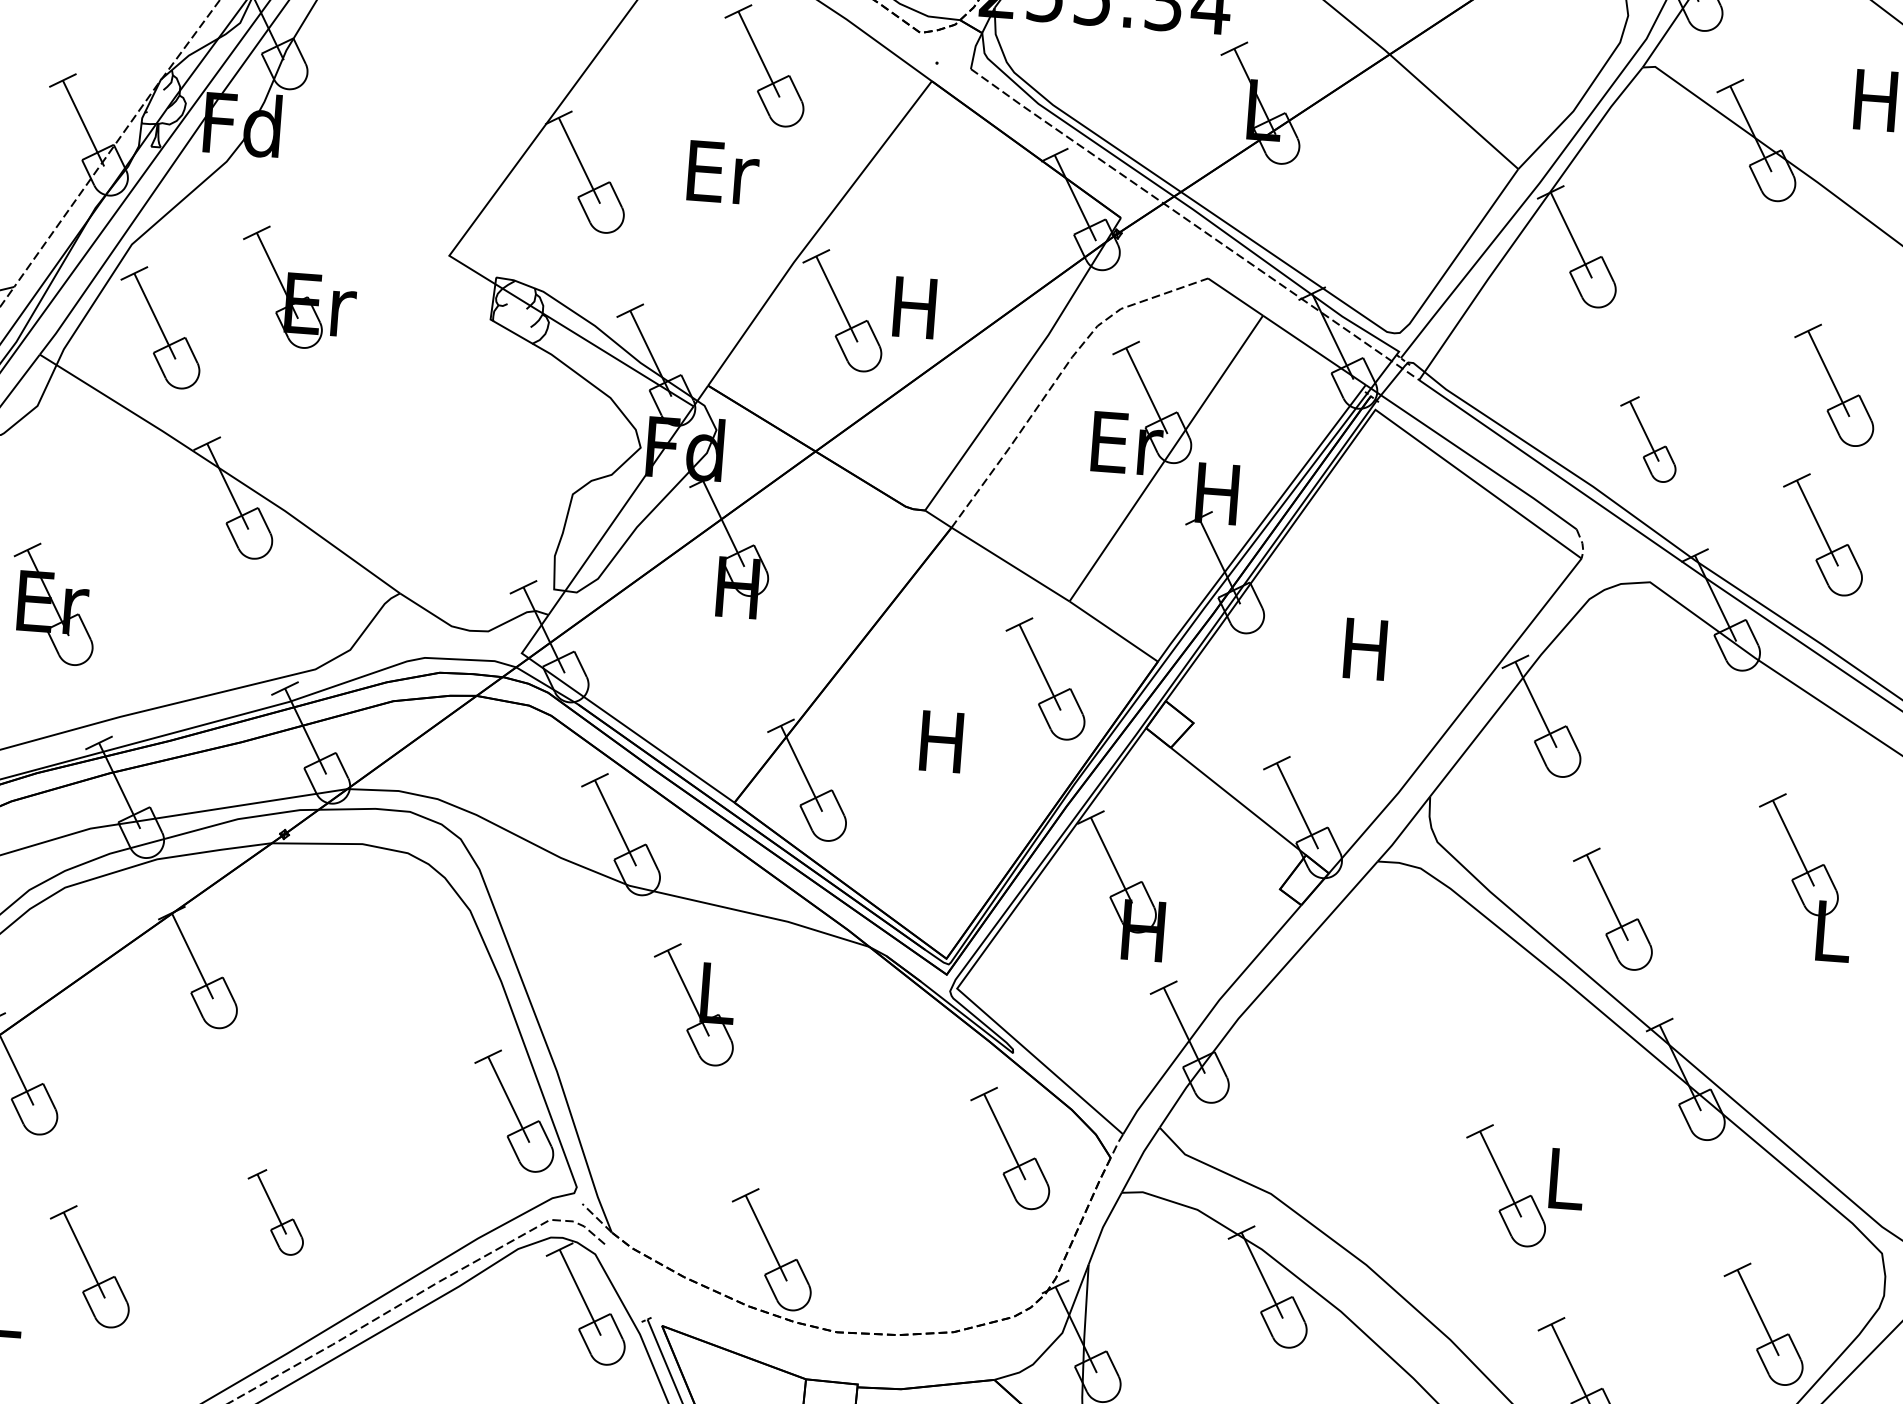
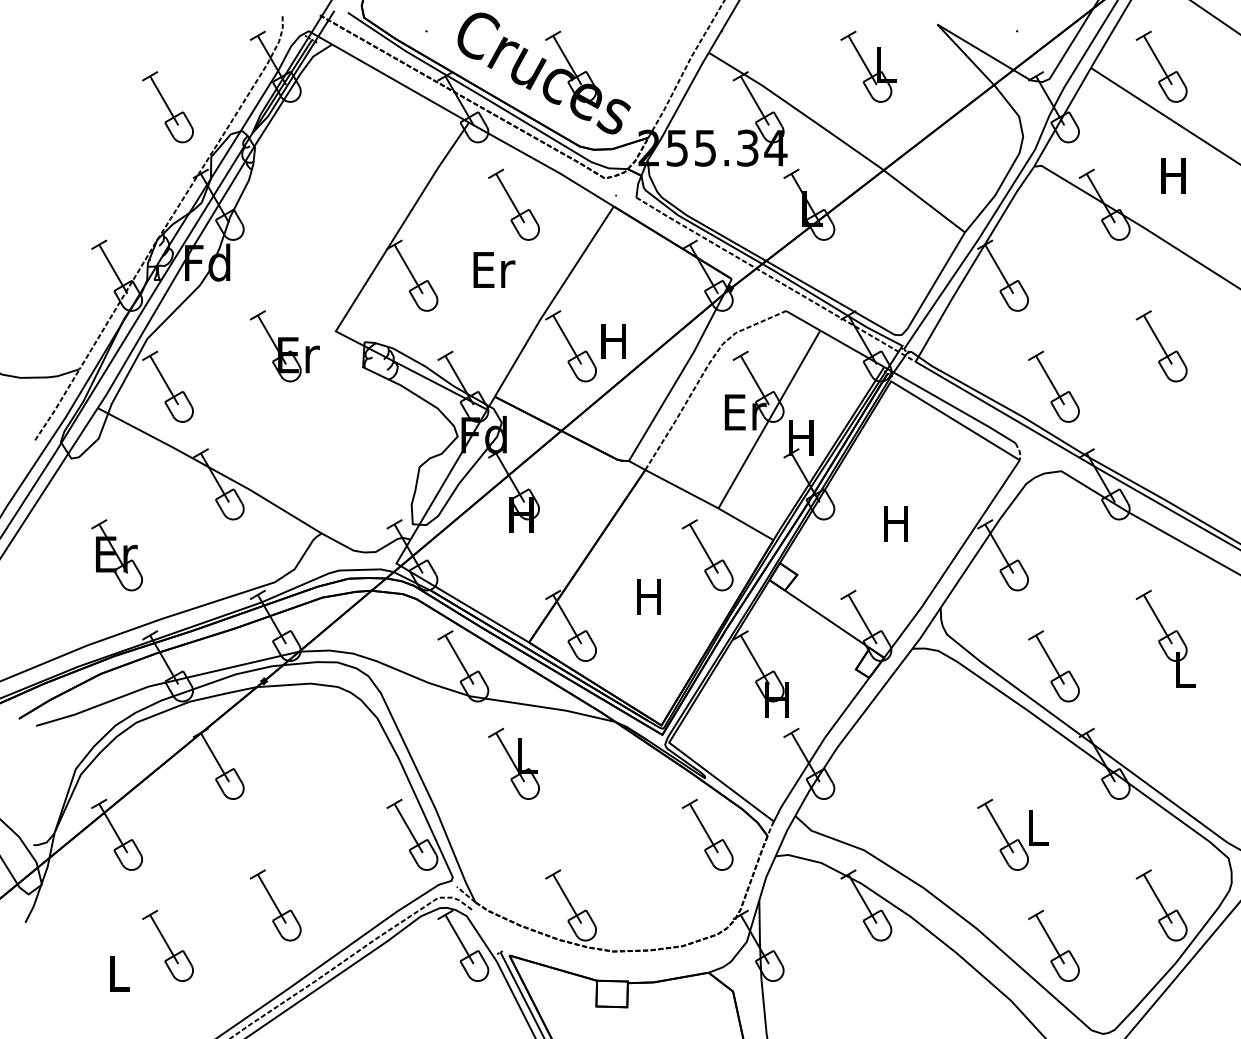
part: (297, 288) -> (284, 346), moved
part: (1647, 438) -> (1053, 386), size x1.43
part: (1822, 534) -> (1161, 435), removed
part: (275, 1212) -> (275, 905), size x1.43

